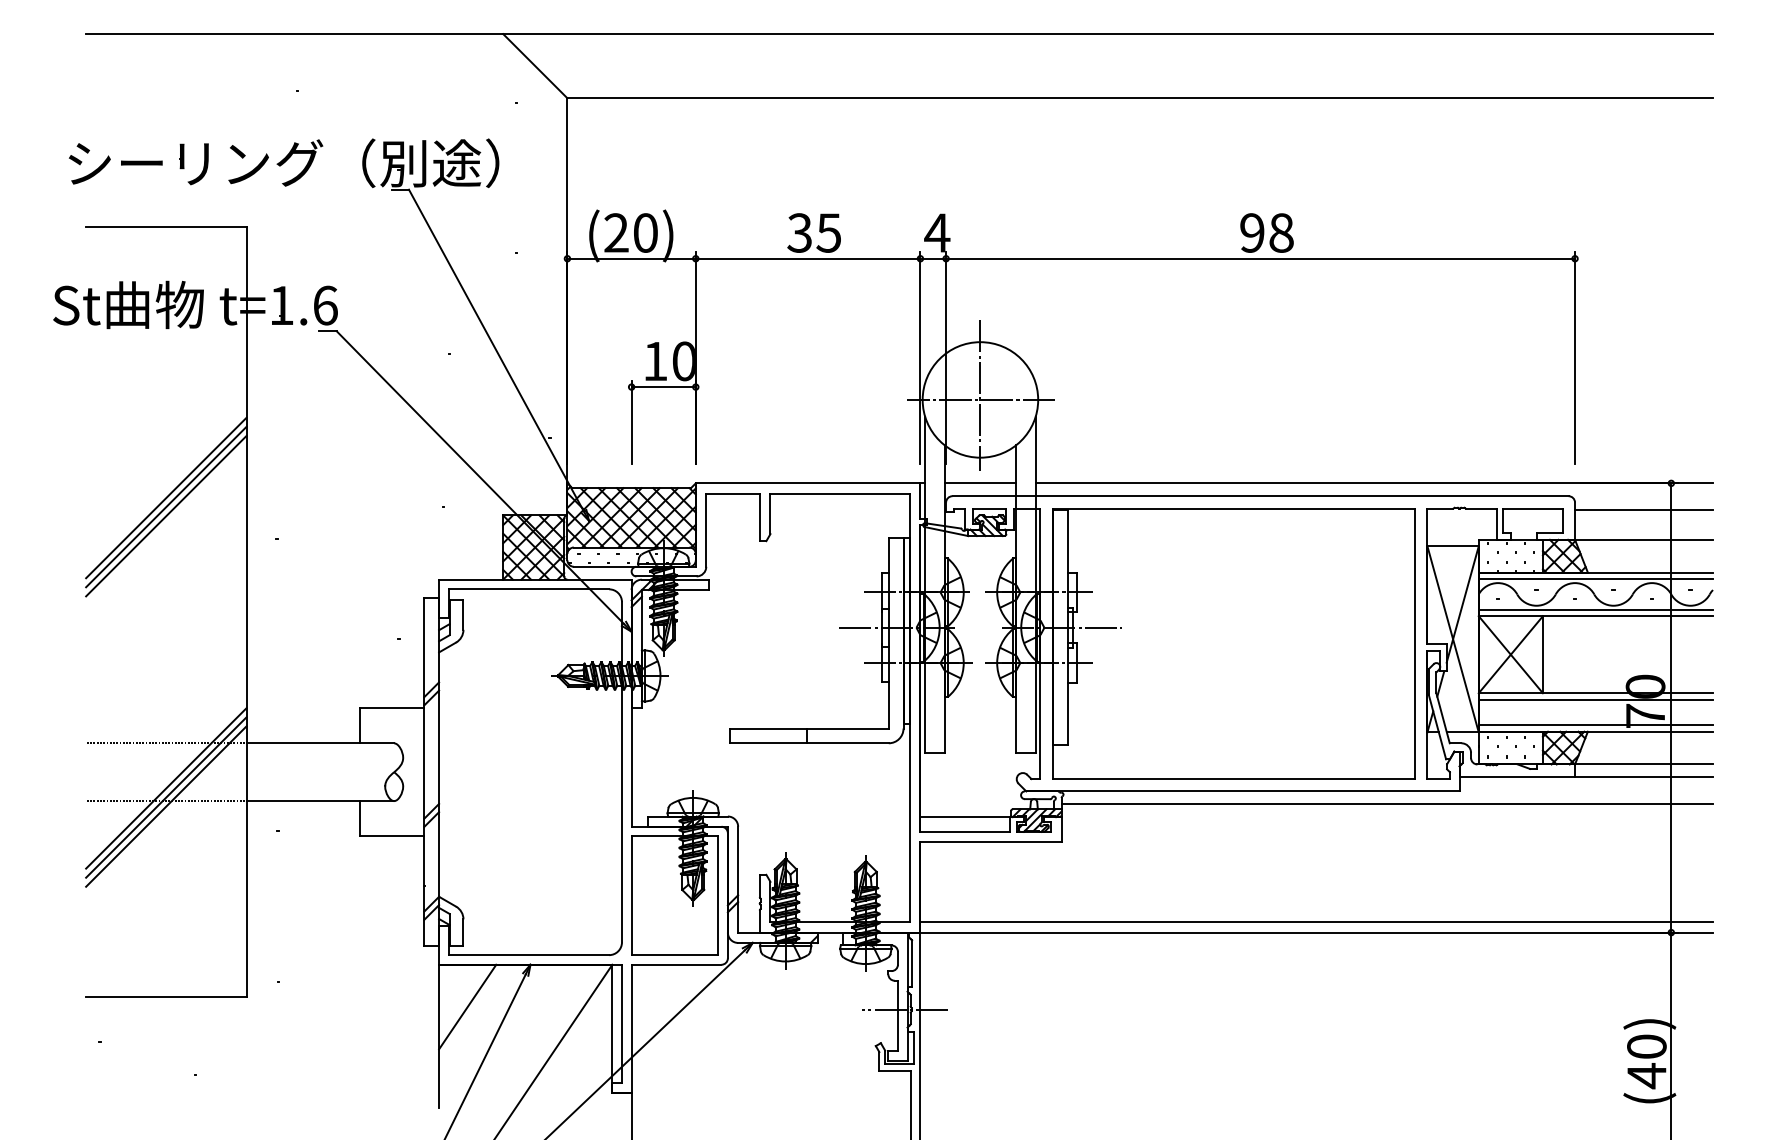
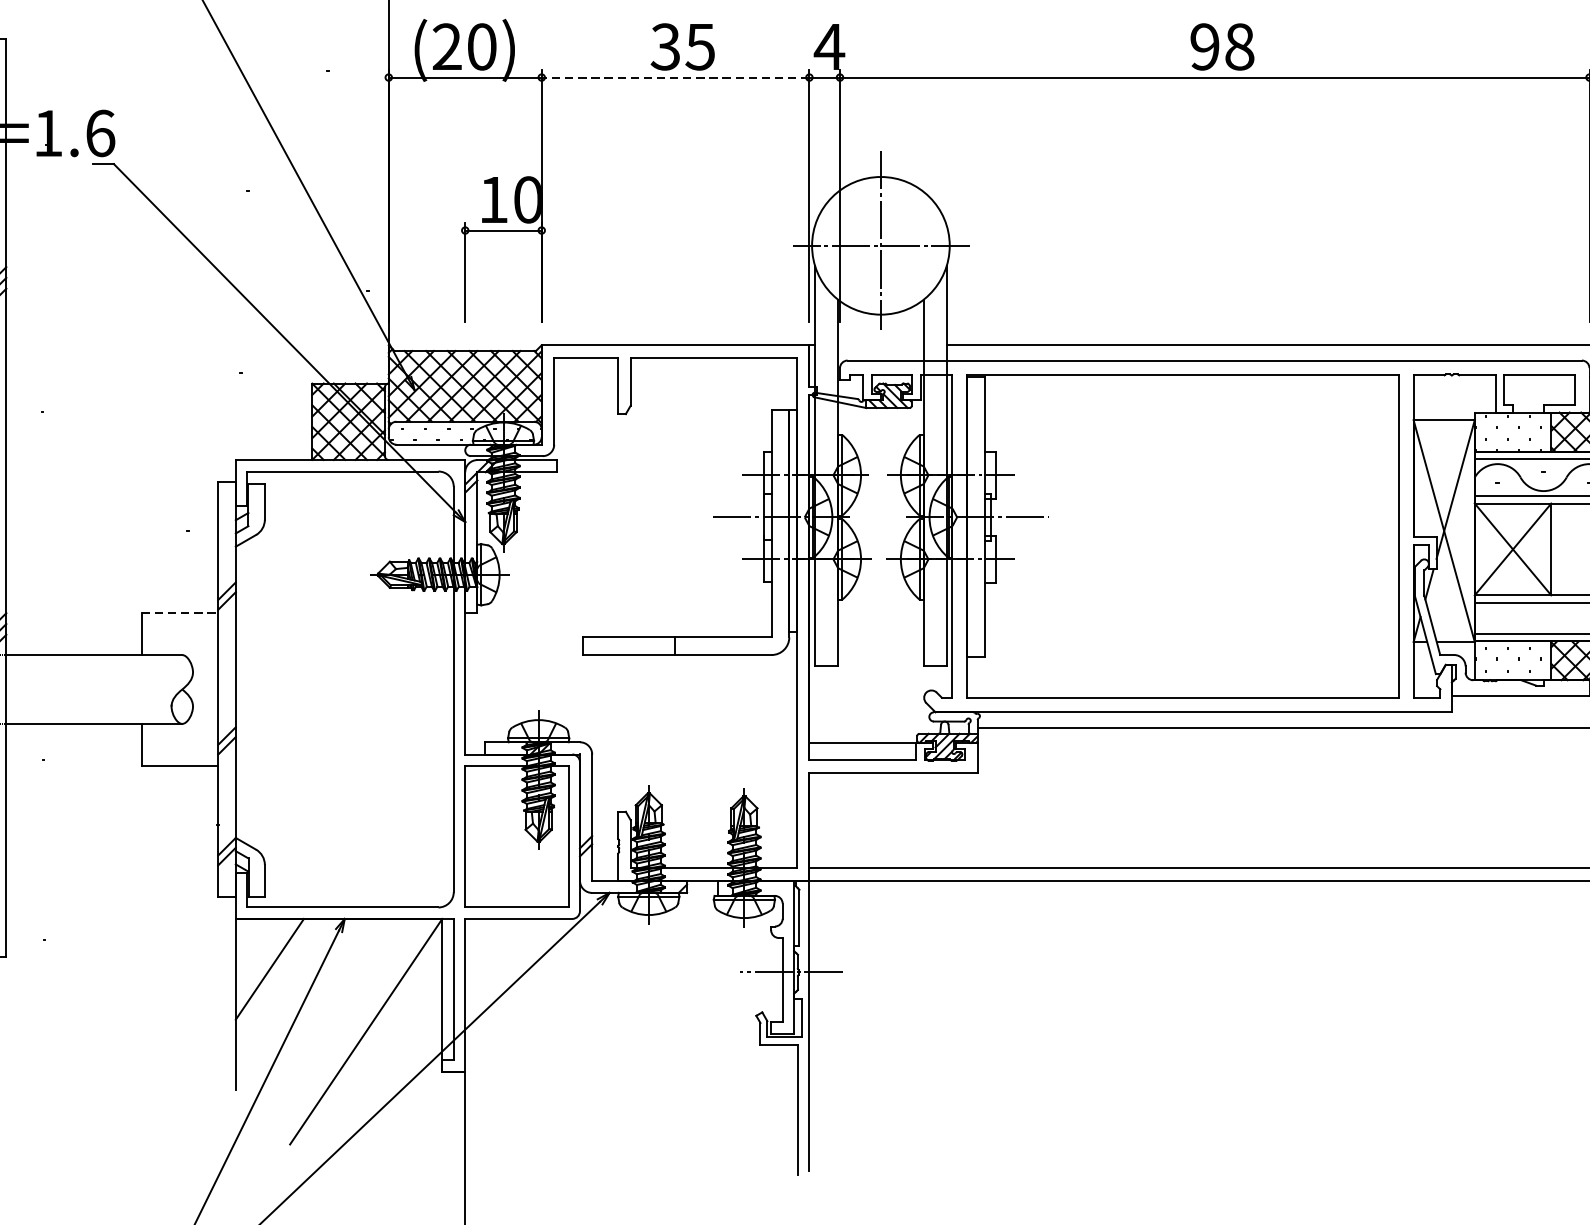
line: (807, 258) -> (674, 77), solid -> dashed
line: (980, 483) -> (881, 345), removed
line: (392, 708) -> (180, 613), solid -> dashed

